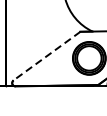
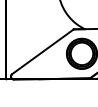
line: (46, 56) -> (42, 52), dashed -> solid

